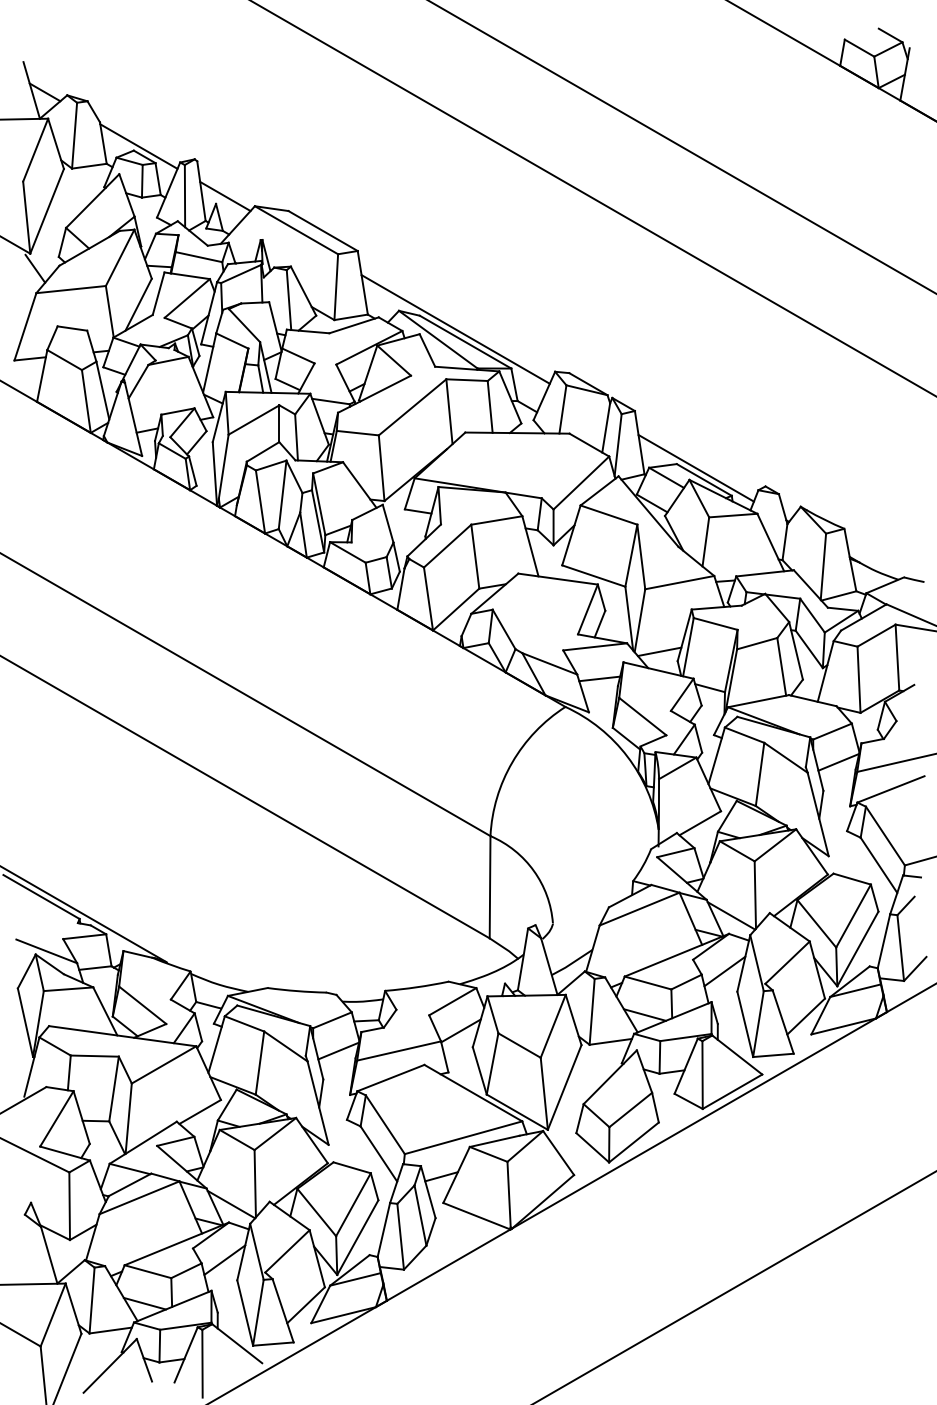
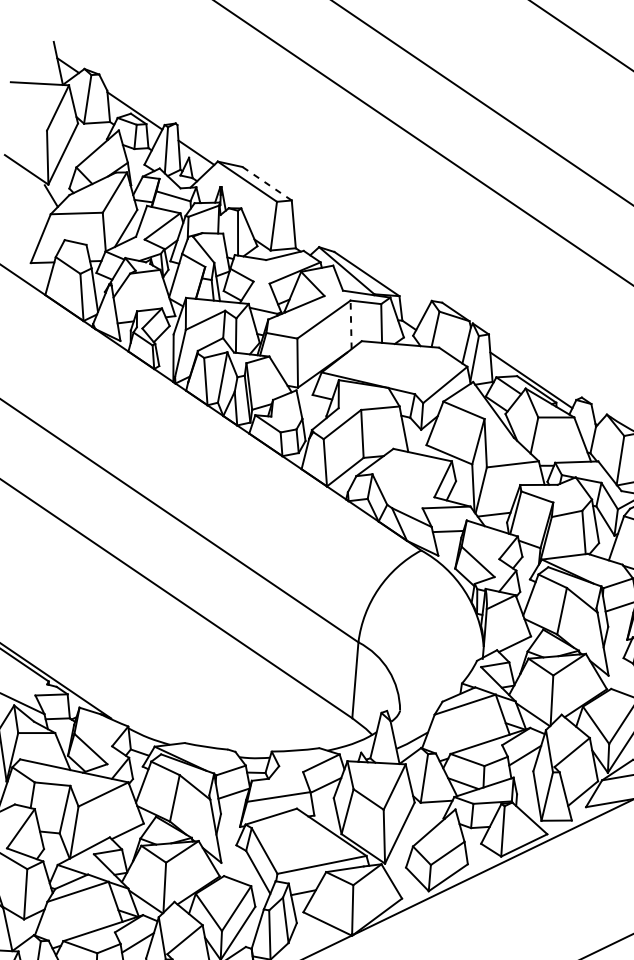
line: (323, 231) -> (267, 184), solid -> dashed
line: (455, 329) -> (360, 264), removed
line: (449, 411) -> (351, 324), solid -> dashed

